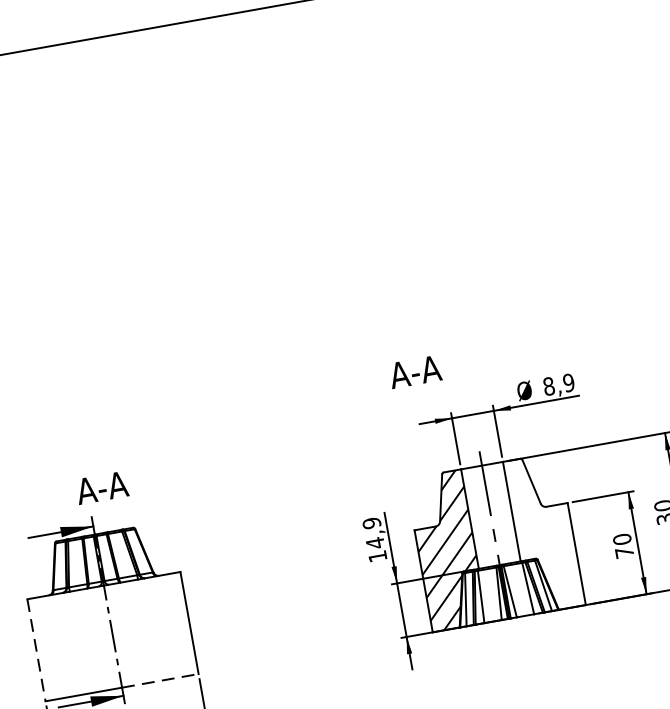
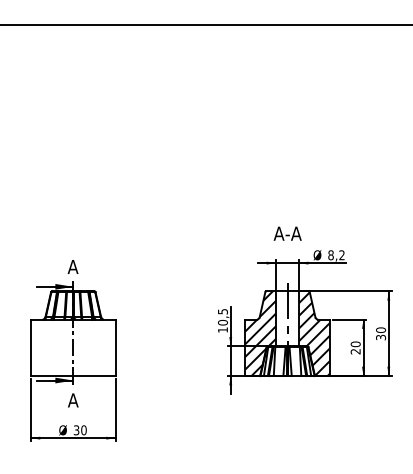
text: (414, 371) -> (287, 233), moved
text: (567, 383) -> (341, 255), 8,9 -> 8,2
text: (112, 485) -> (87, 266), A-A -> A
text: (372, 532) -> (222, 316), 14,9 -> 10,5
hatch: (544, 534) -> (314, 334), added
text: (624, 552) -> (355, 351), 70 -> 20
line: (35, 651) -> (30, 348), dashed -> solid
line: (160, 681) -> (94, 376), dashed -> solid

